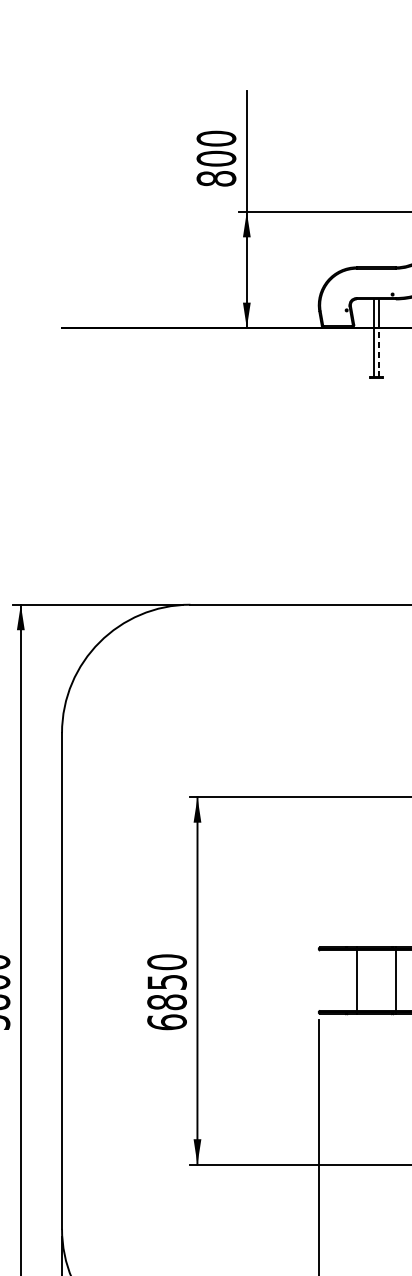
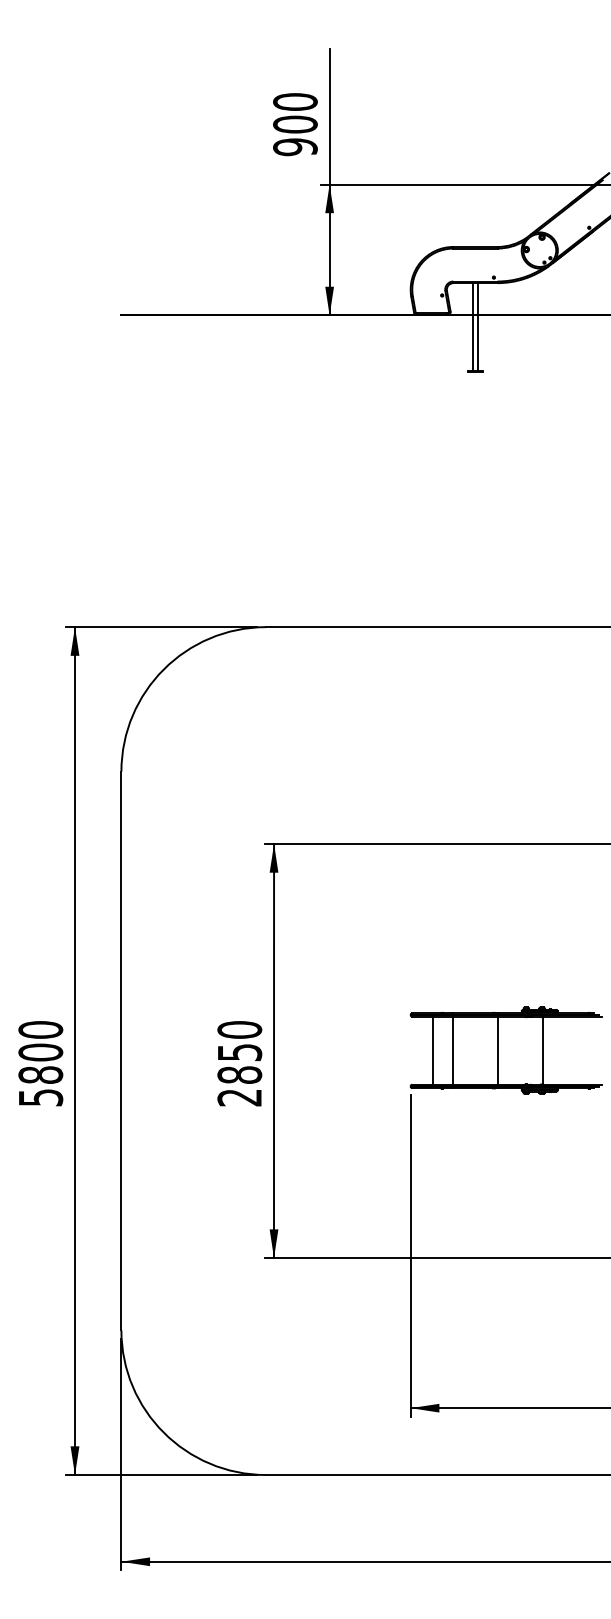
text: (216, 179) -> (295, 147), 800 -> 900
line: (378, 353) -> (478, 343), dashed -> solid
line: (339, 980) -> (433, 1050), added
text: (166, 1022) -> (239, 1097), 6850 -> 2850

